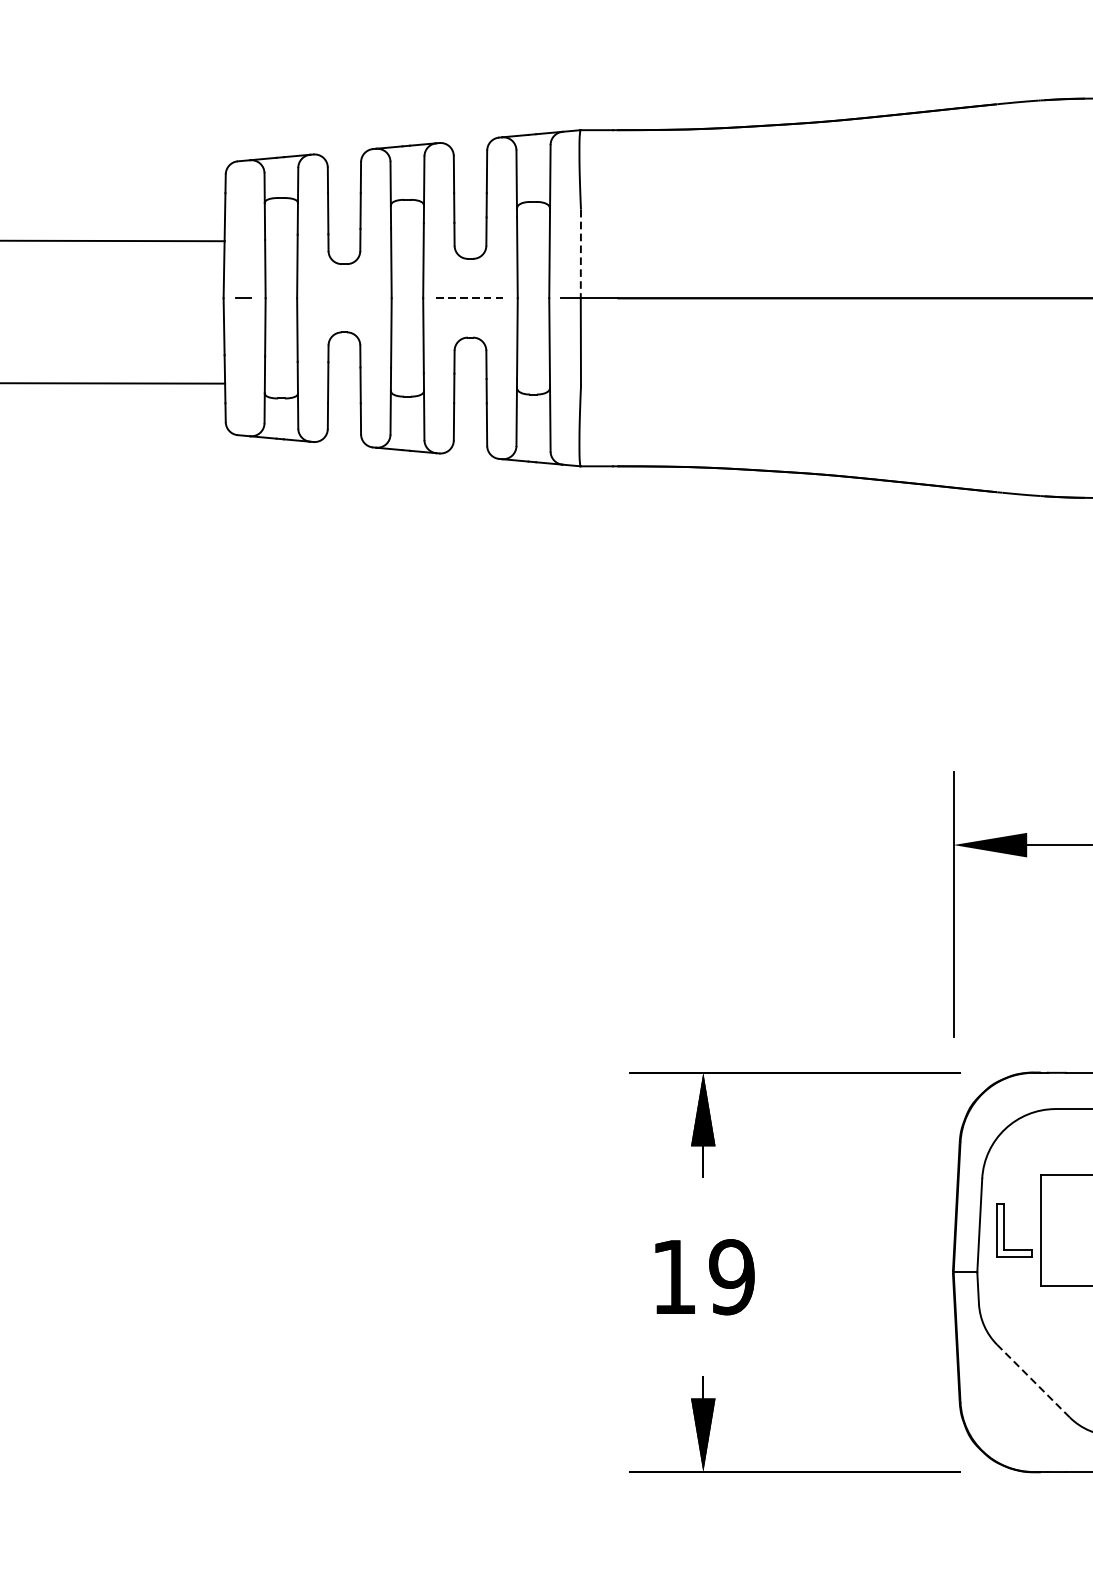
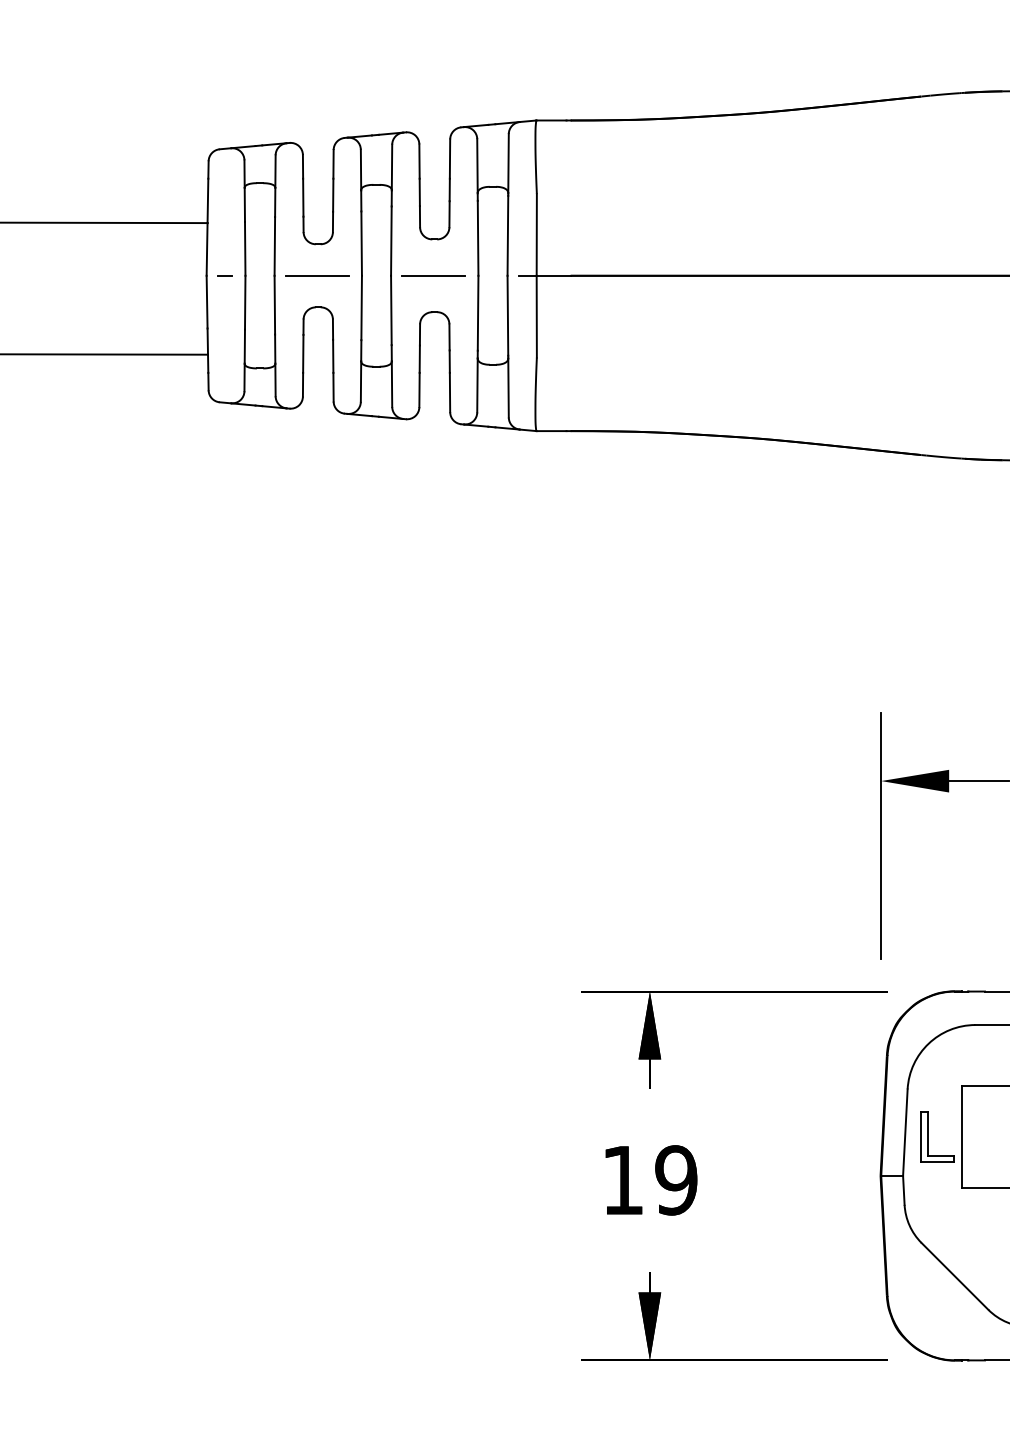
line: (580, 253) -> (536, 234), dashed -> solid
line: (342, 297) -> (316, 275), added
line: (469, 297) -> (433, 275), dashed -> solid
line: (1032, 1381) -> (954, 1276), dashed -> solid

